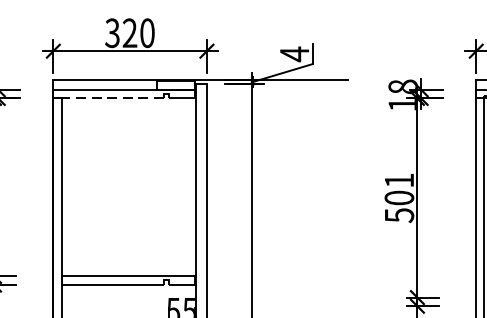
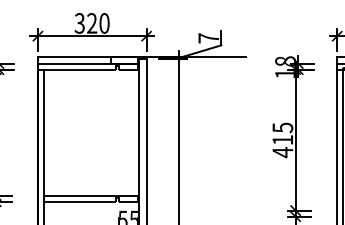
text: (294, 53) -> (208, 37), 4 -> 7
line: (114, 98) -> (81, 69), dashed -> solid
text: (398, 198) -> (282, 140), 501 -> 415

